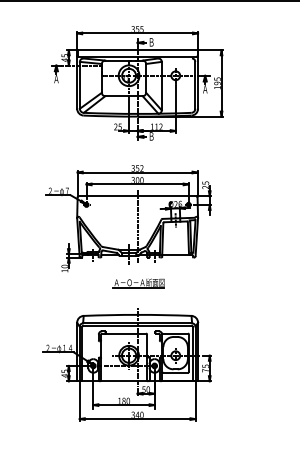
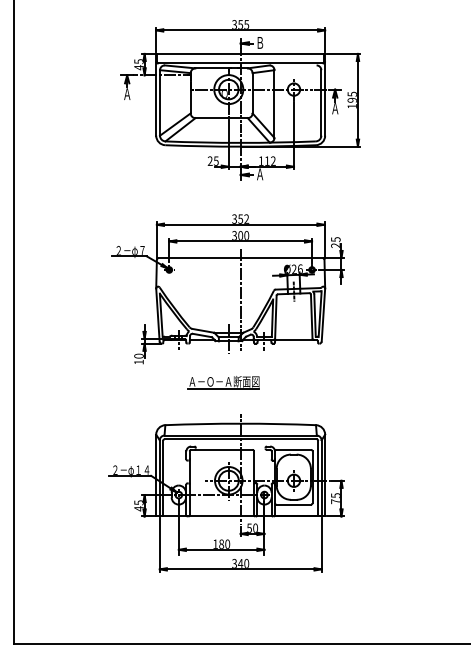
text: (151, 136) -> (260, 174), Ｂ -> Ａ
part: (138, 283) -> (223, 382), moved

